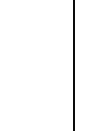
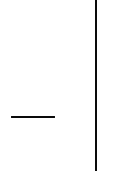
line: (25, 89) -> (33, 116), added

